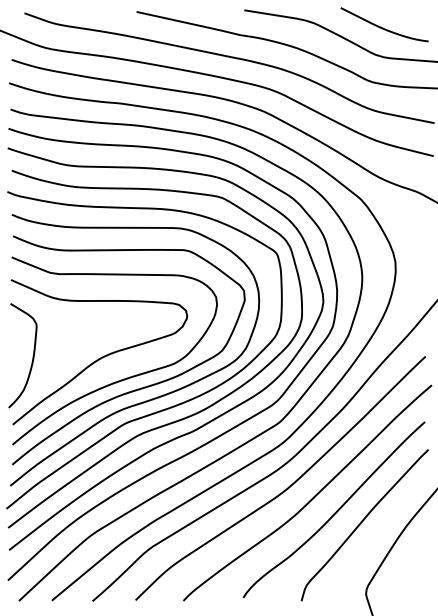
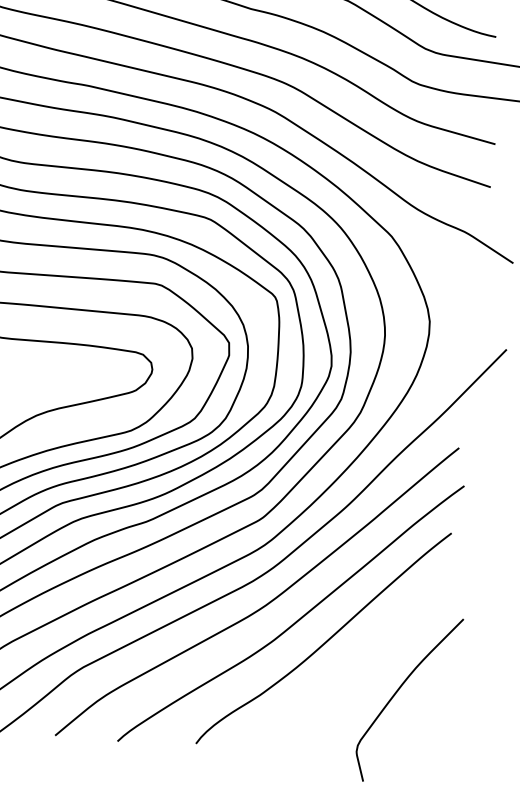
curve: (362, 522) -> (359, 657), removed

